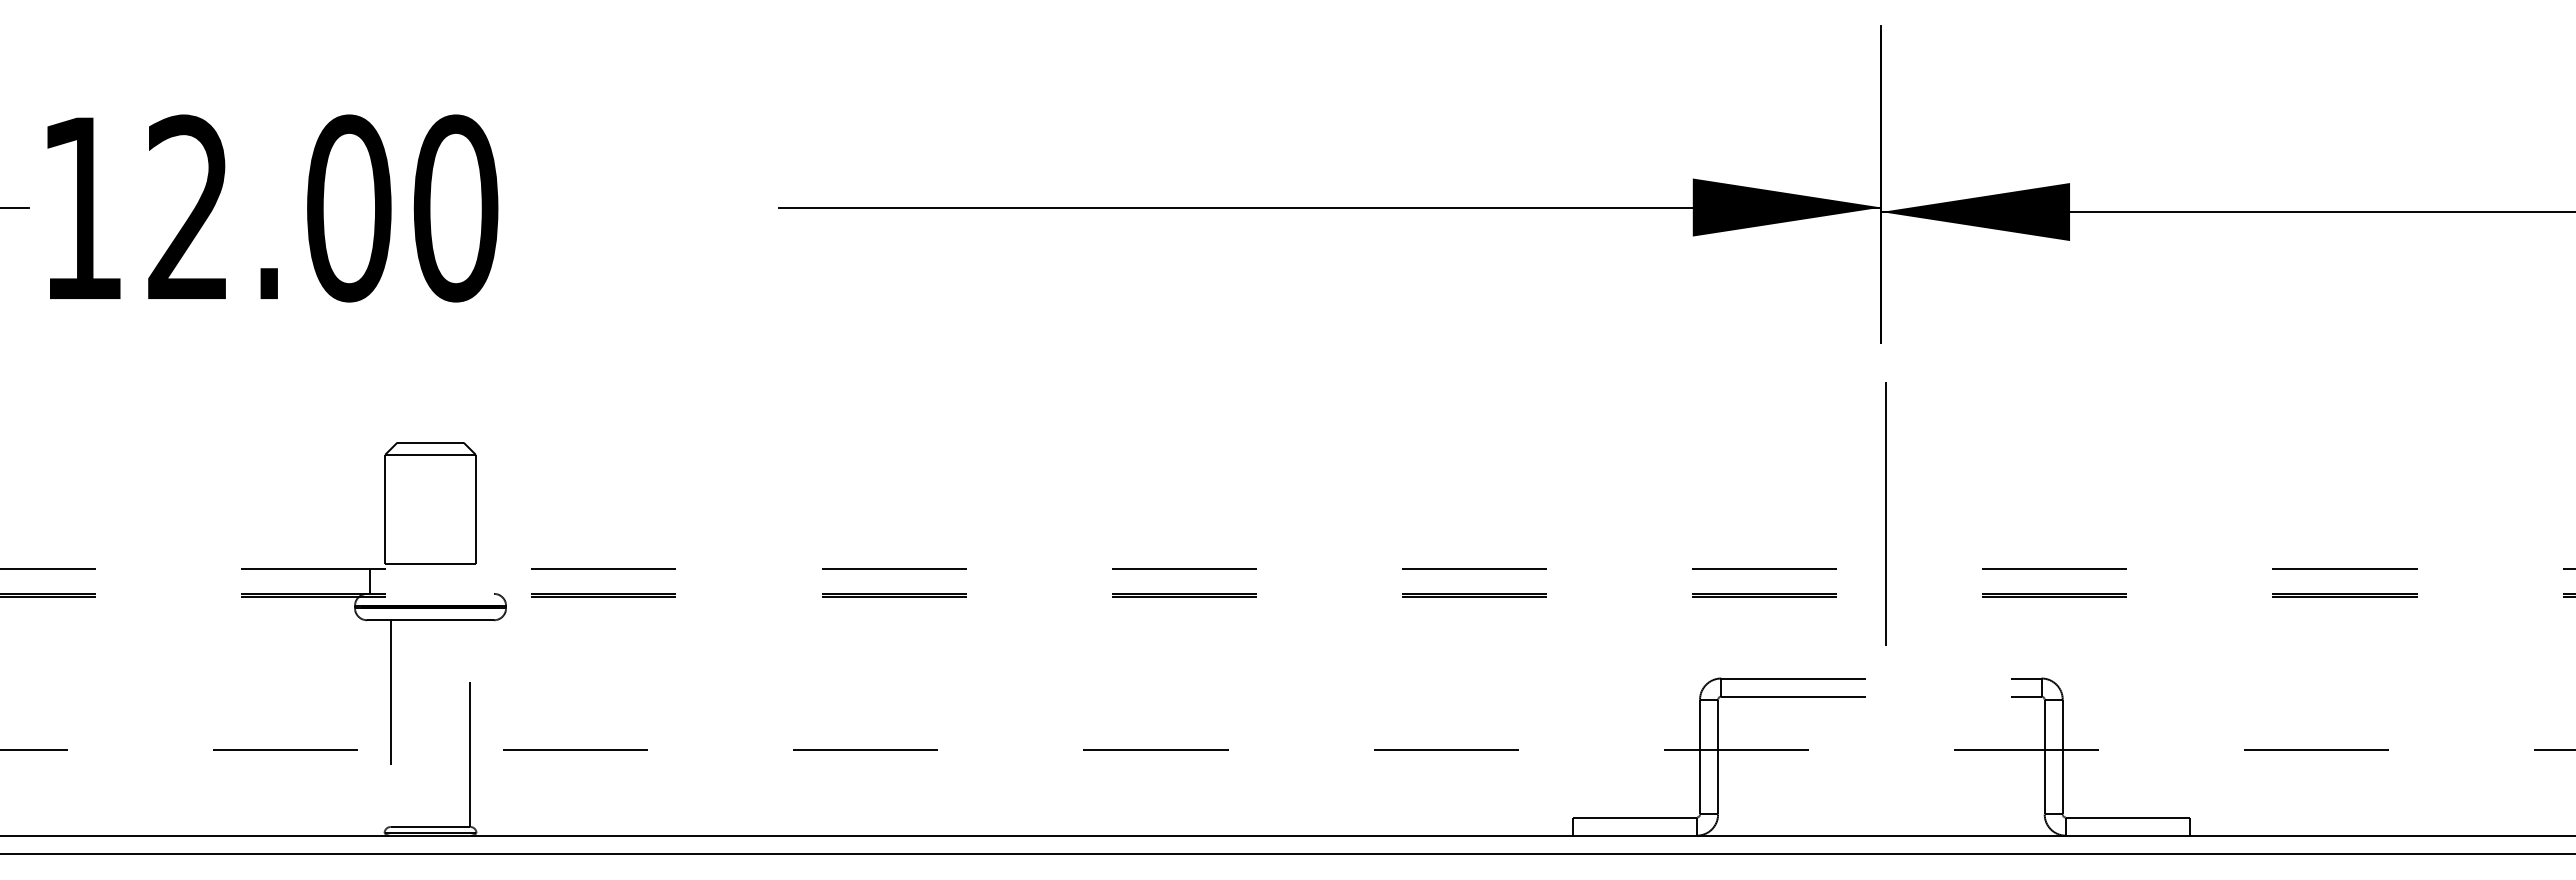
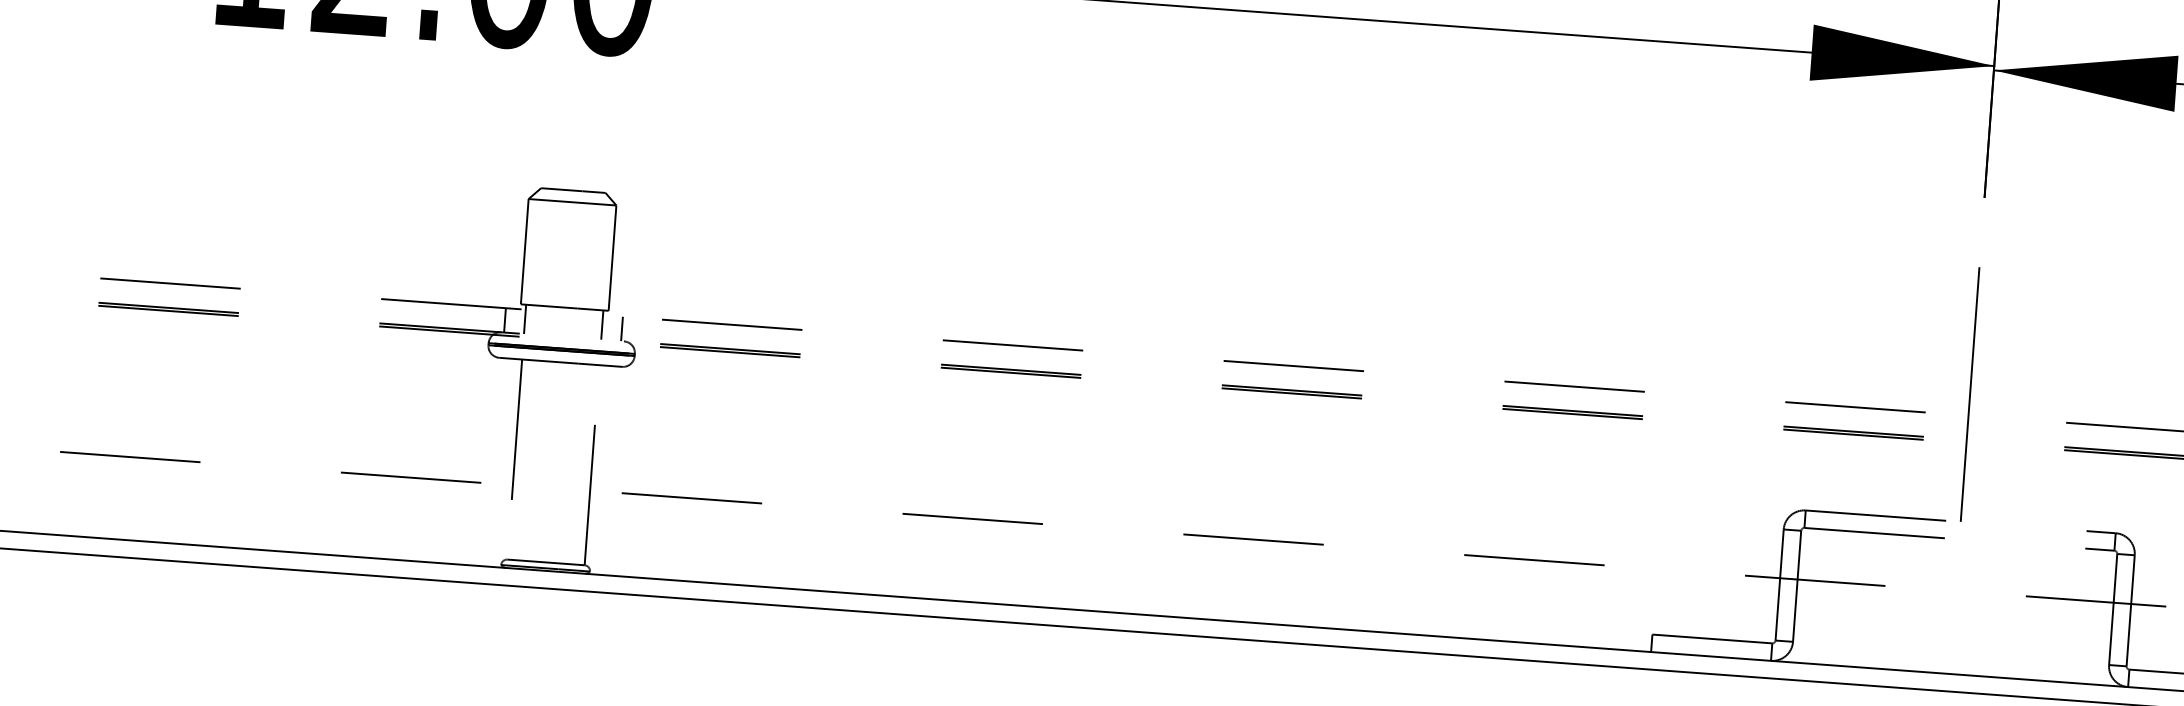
line: (1885, 513) -> (1969, 394), moved
line: (390, 578) -> (524, 319), added
line: (470, 578) -> (602, 324), added
line: (491, 580) -> (622, 328), added

